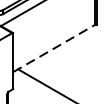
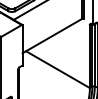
line: (54, 47) -> (52, 35), dashed -> solid

